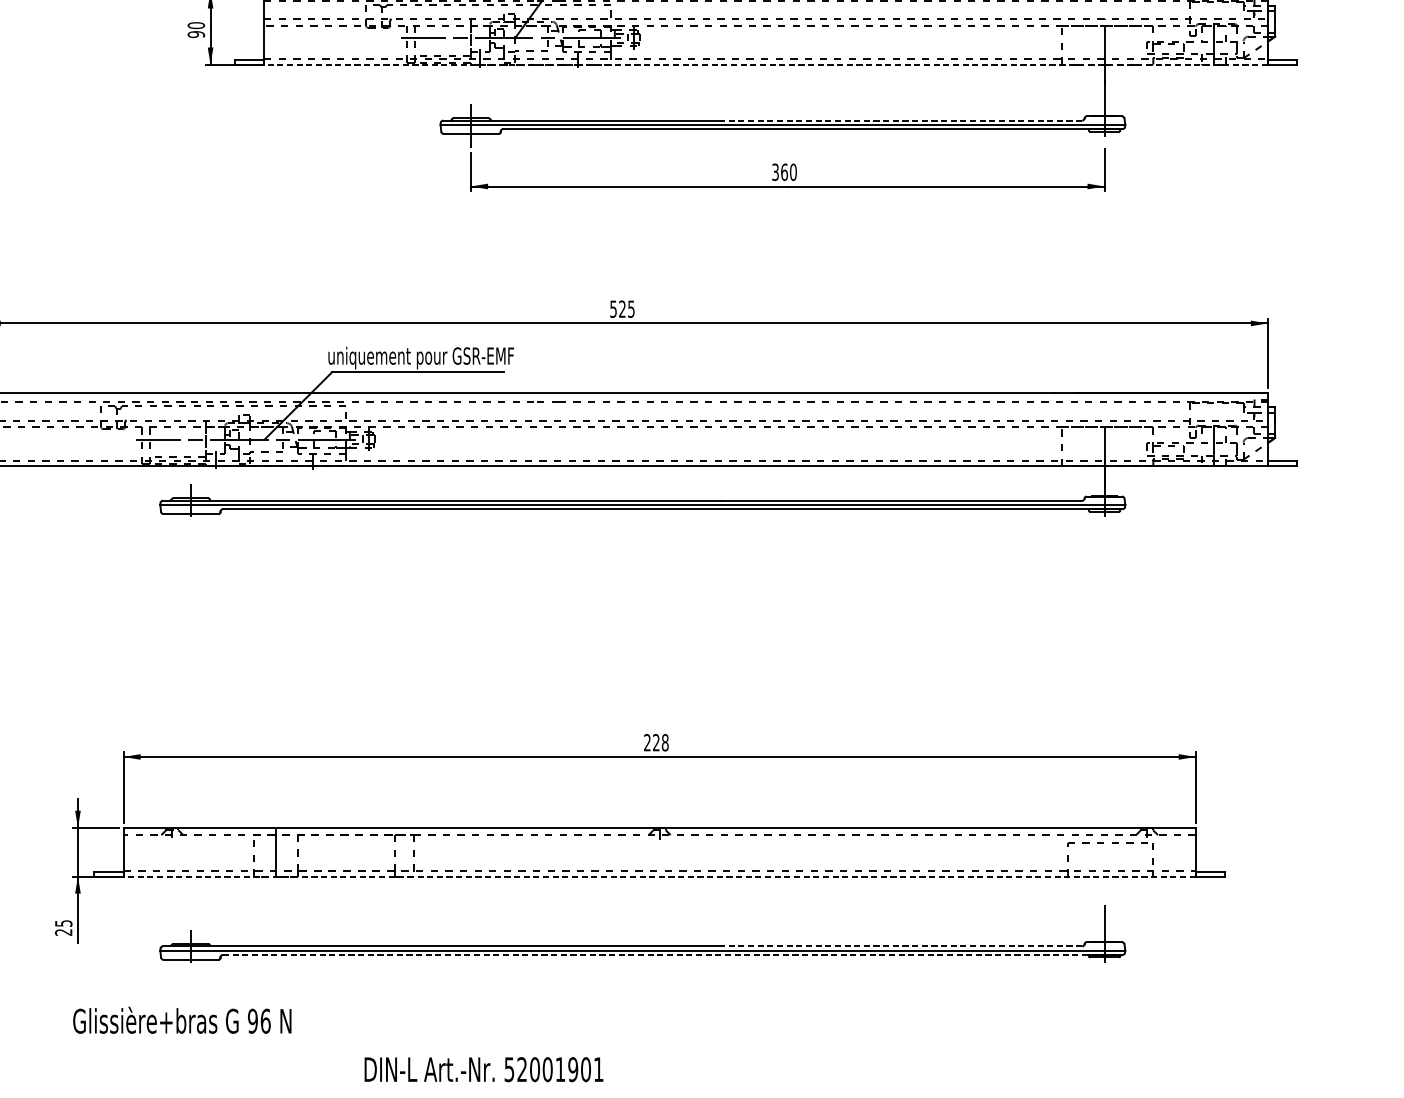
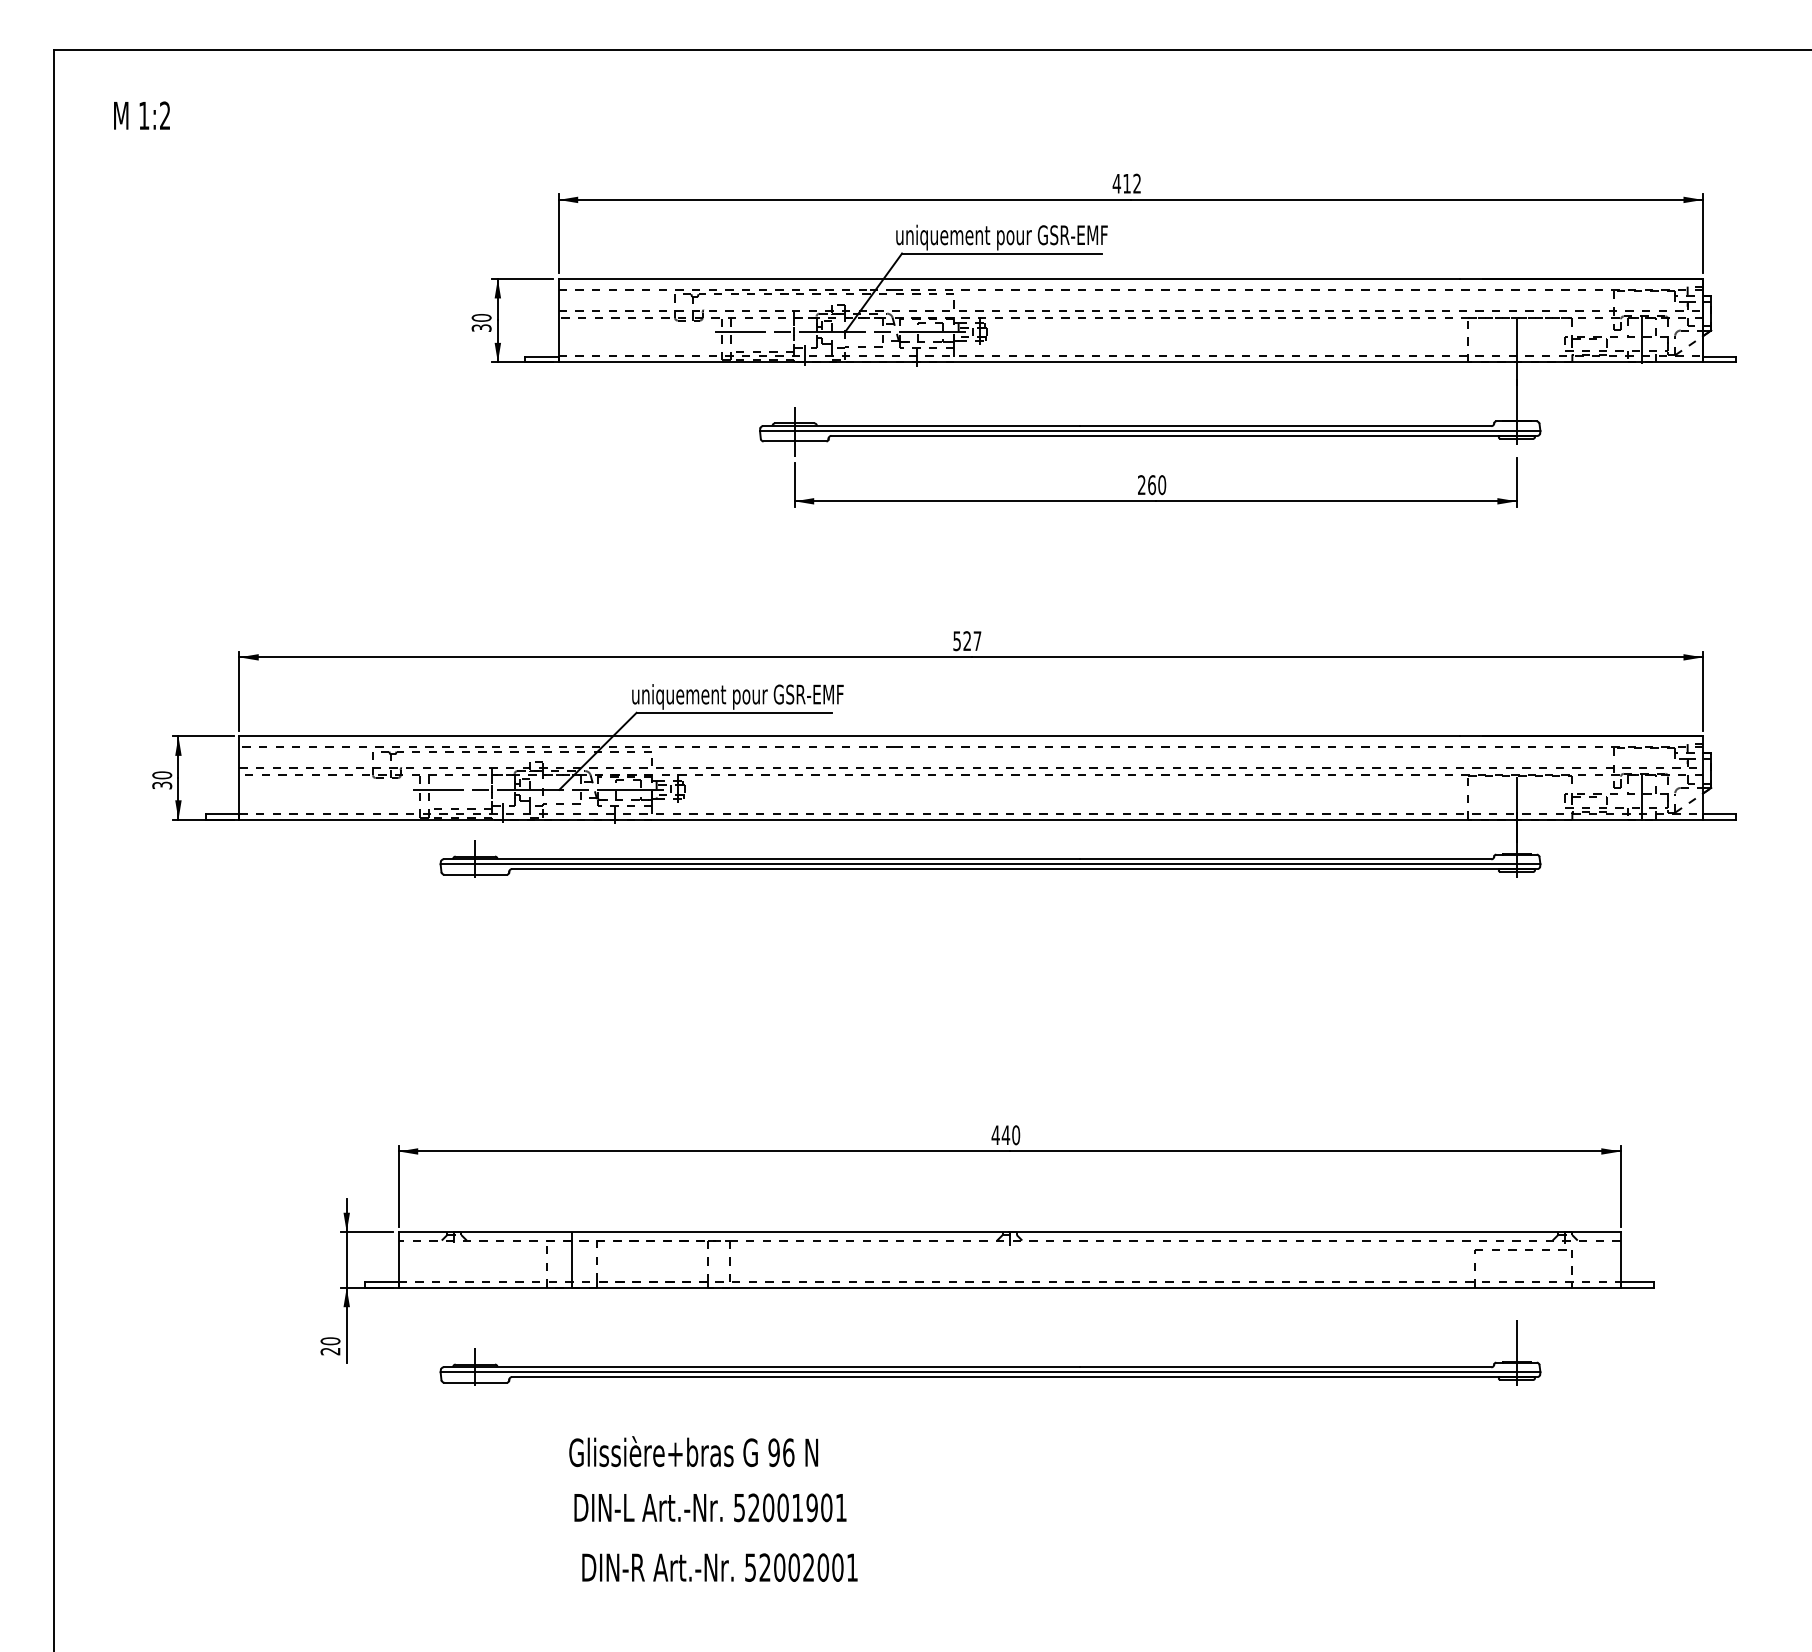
text: (196, 34) -> (481, 328), 90 -> 30
line: (765, 64) -> (1130, 362), dashed -> solid
line: (901, 120) -> (1285, 426), dashed -> solid
text: (775, 172) -> (1141, 485), 360 -> 260
text: (631, 309) -> (977, 641), 525 -> 527
text: (655, 742) -> (1005, 1134), 228 -> 440
line: (659, 876) -> (1009, 1287), dashed -> solid
text: (63, 923) -> (330, 1341), 25 -> 20
line: (901, 946) -> (1285, 1367), dashed -> solid
line: (672, 955) -> (1024, 1377), dashed -> solid
text: (182, 1020) -> (693, 1451), moved
text: (483, 1069) -> (710, 1507), moved

